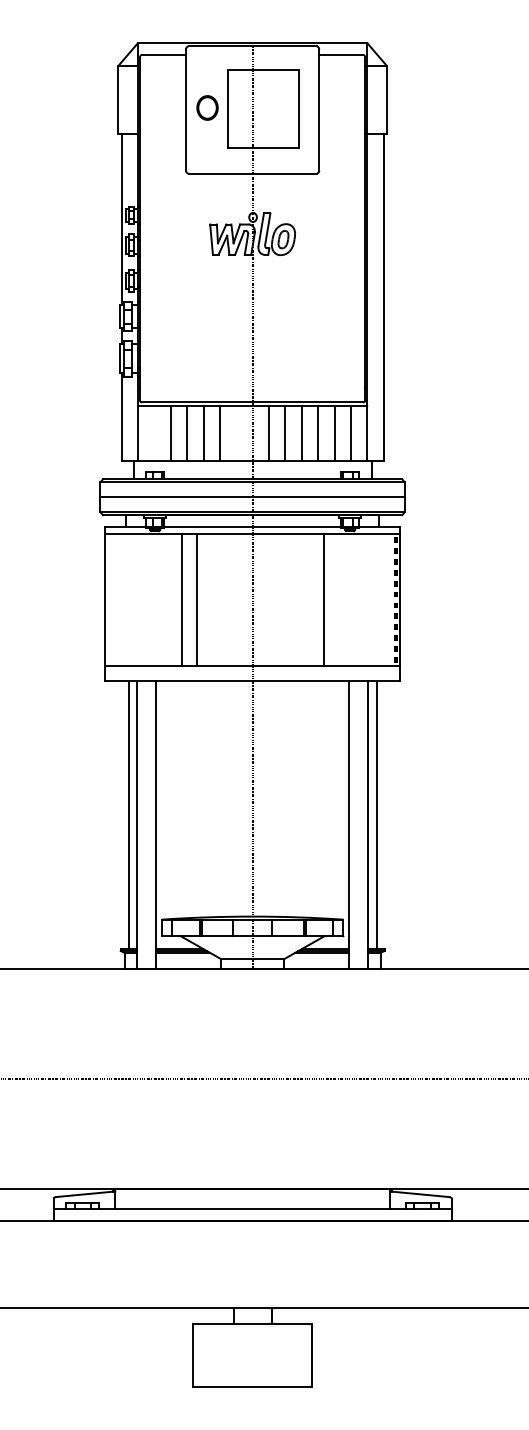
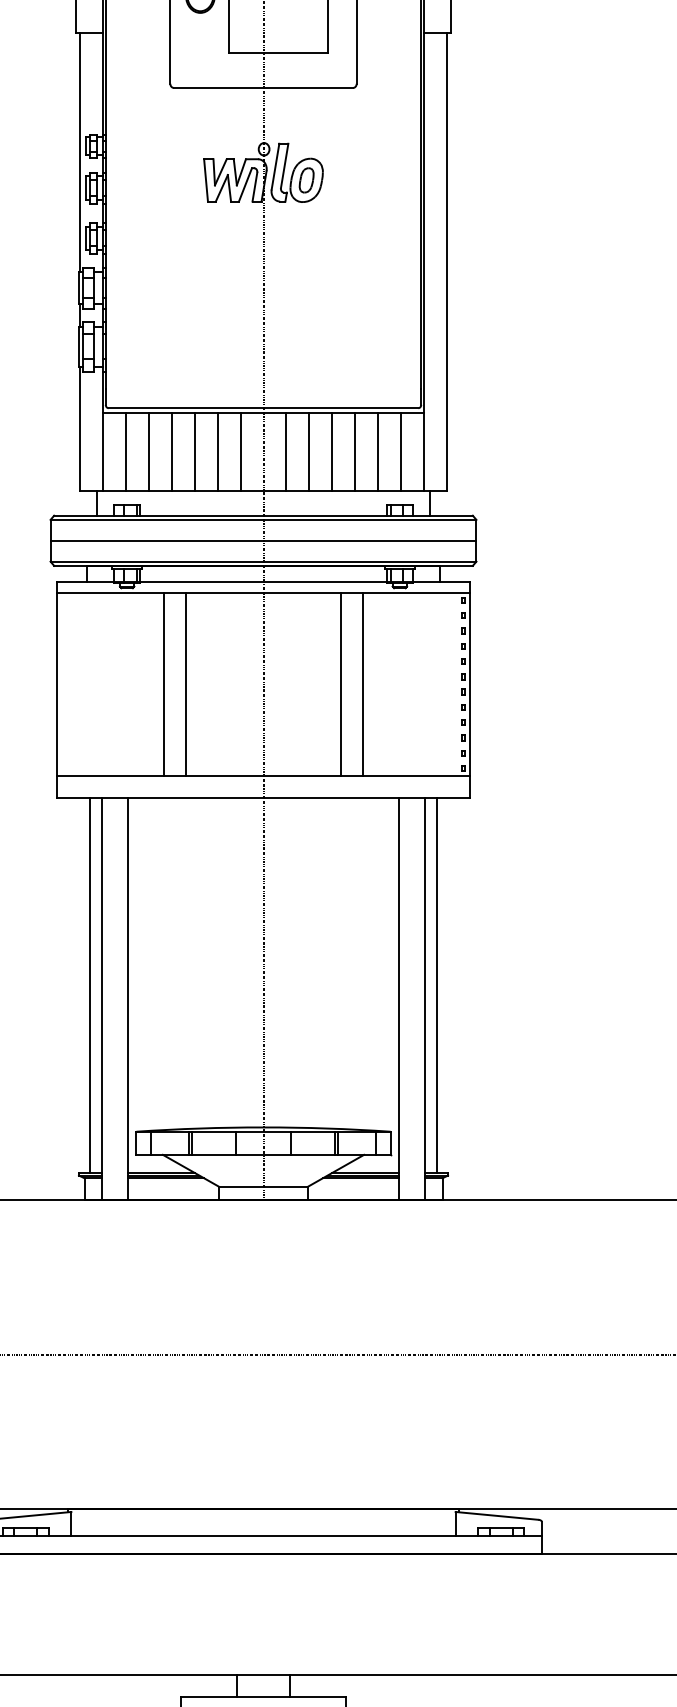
line: (154, 433) -> (126, 451), added
line: (236, 433) -> (240, 451), added
line: (307, 599) -> (340, 683), added

